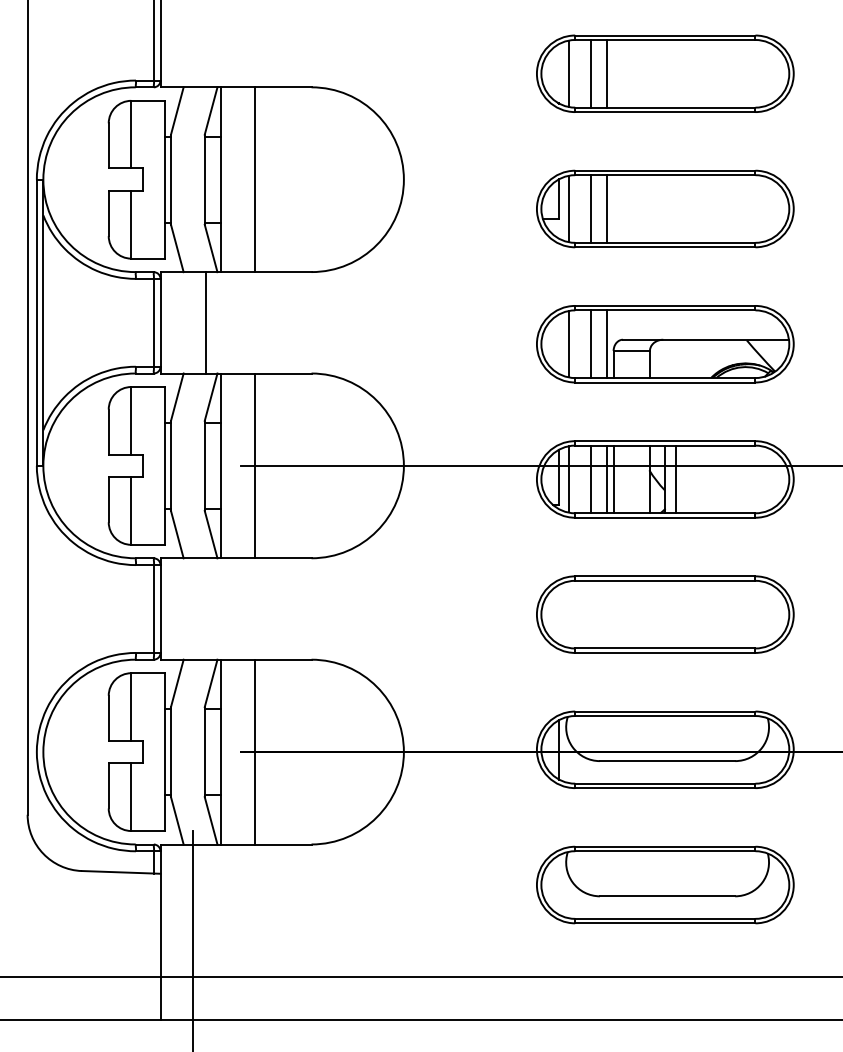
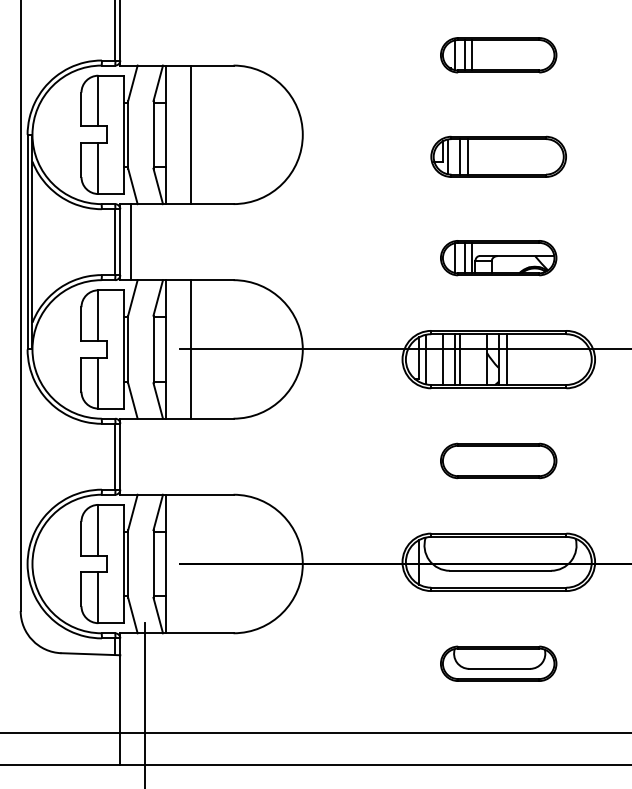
part: (664, 72) -> (498, 54), size x0.6
part: (664, 208) -> (498, 156), size x0.7
line: (206, 323) -> (131, 242), moved
part: (664, 343) -> (498, 257), size x0.6
part: (664, 614) -> (498, 460), size x0.6
line: (255, 751) -> (191, 563), removed
part: (664, 884) -> (498, 663), size x0.6

